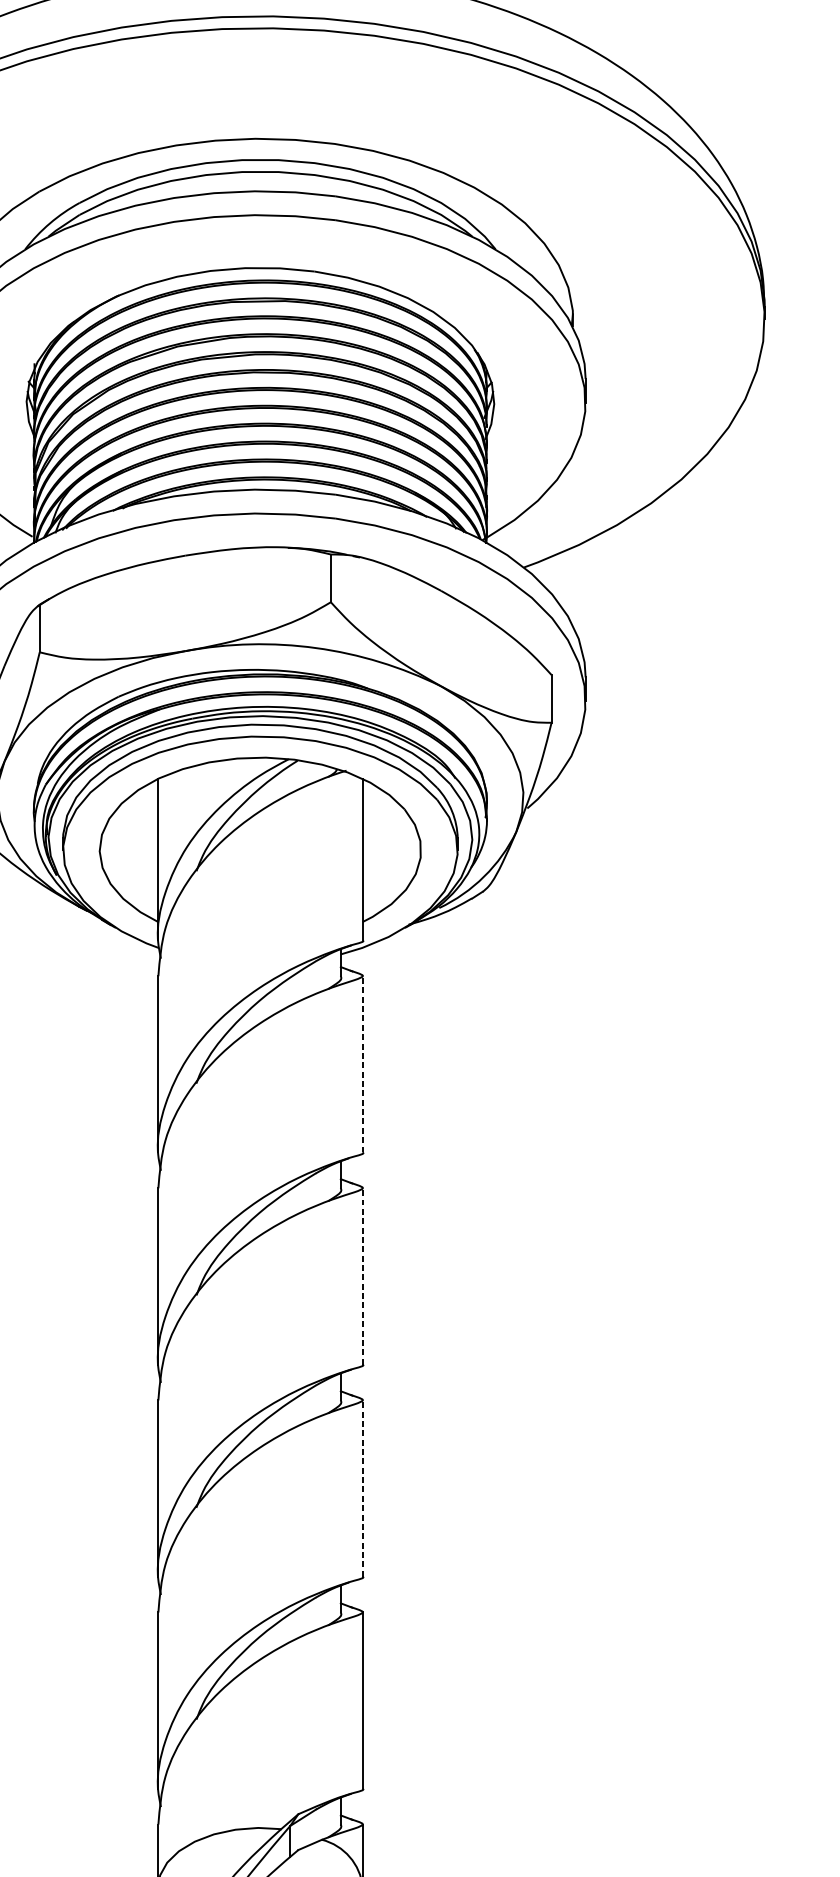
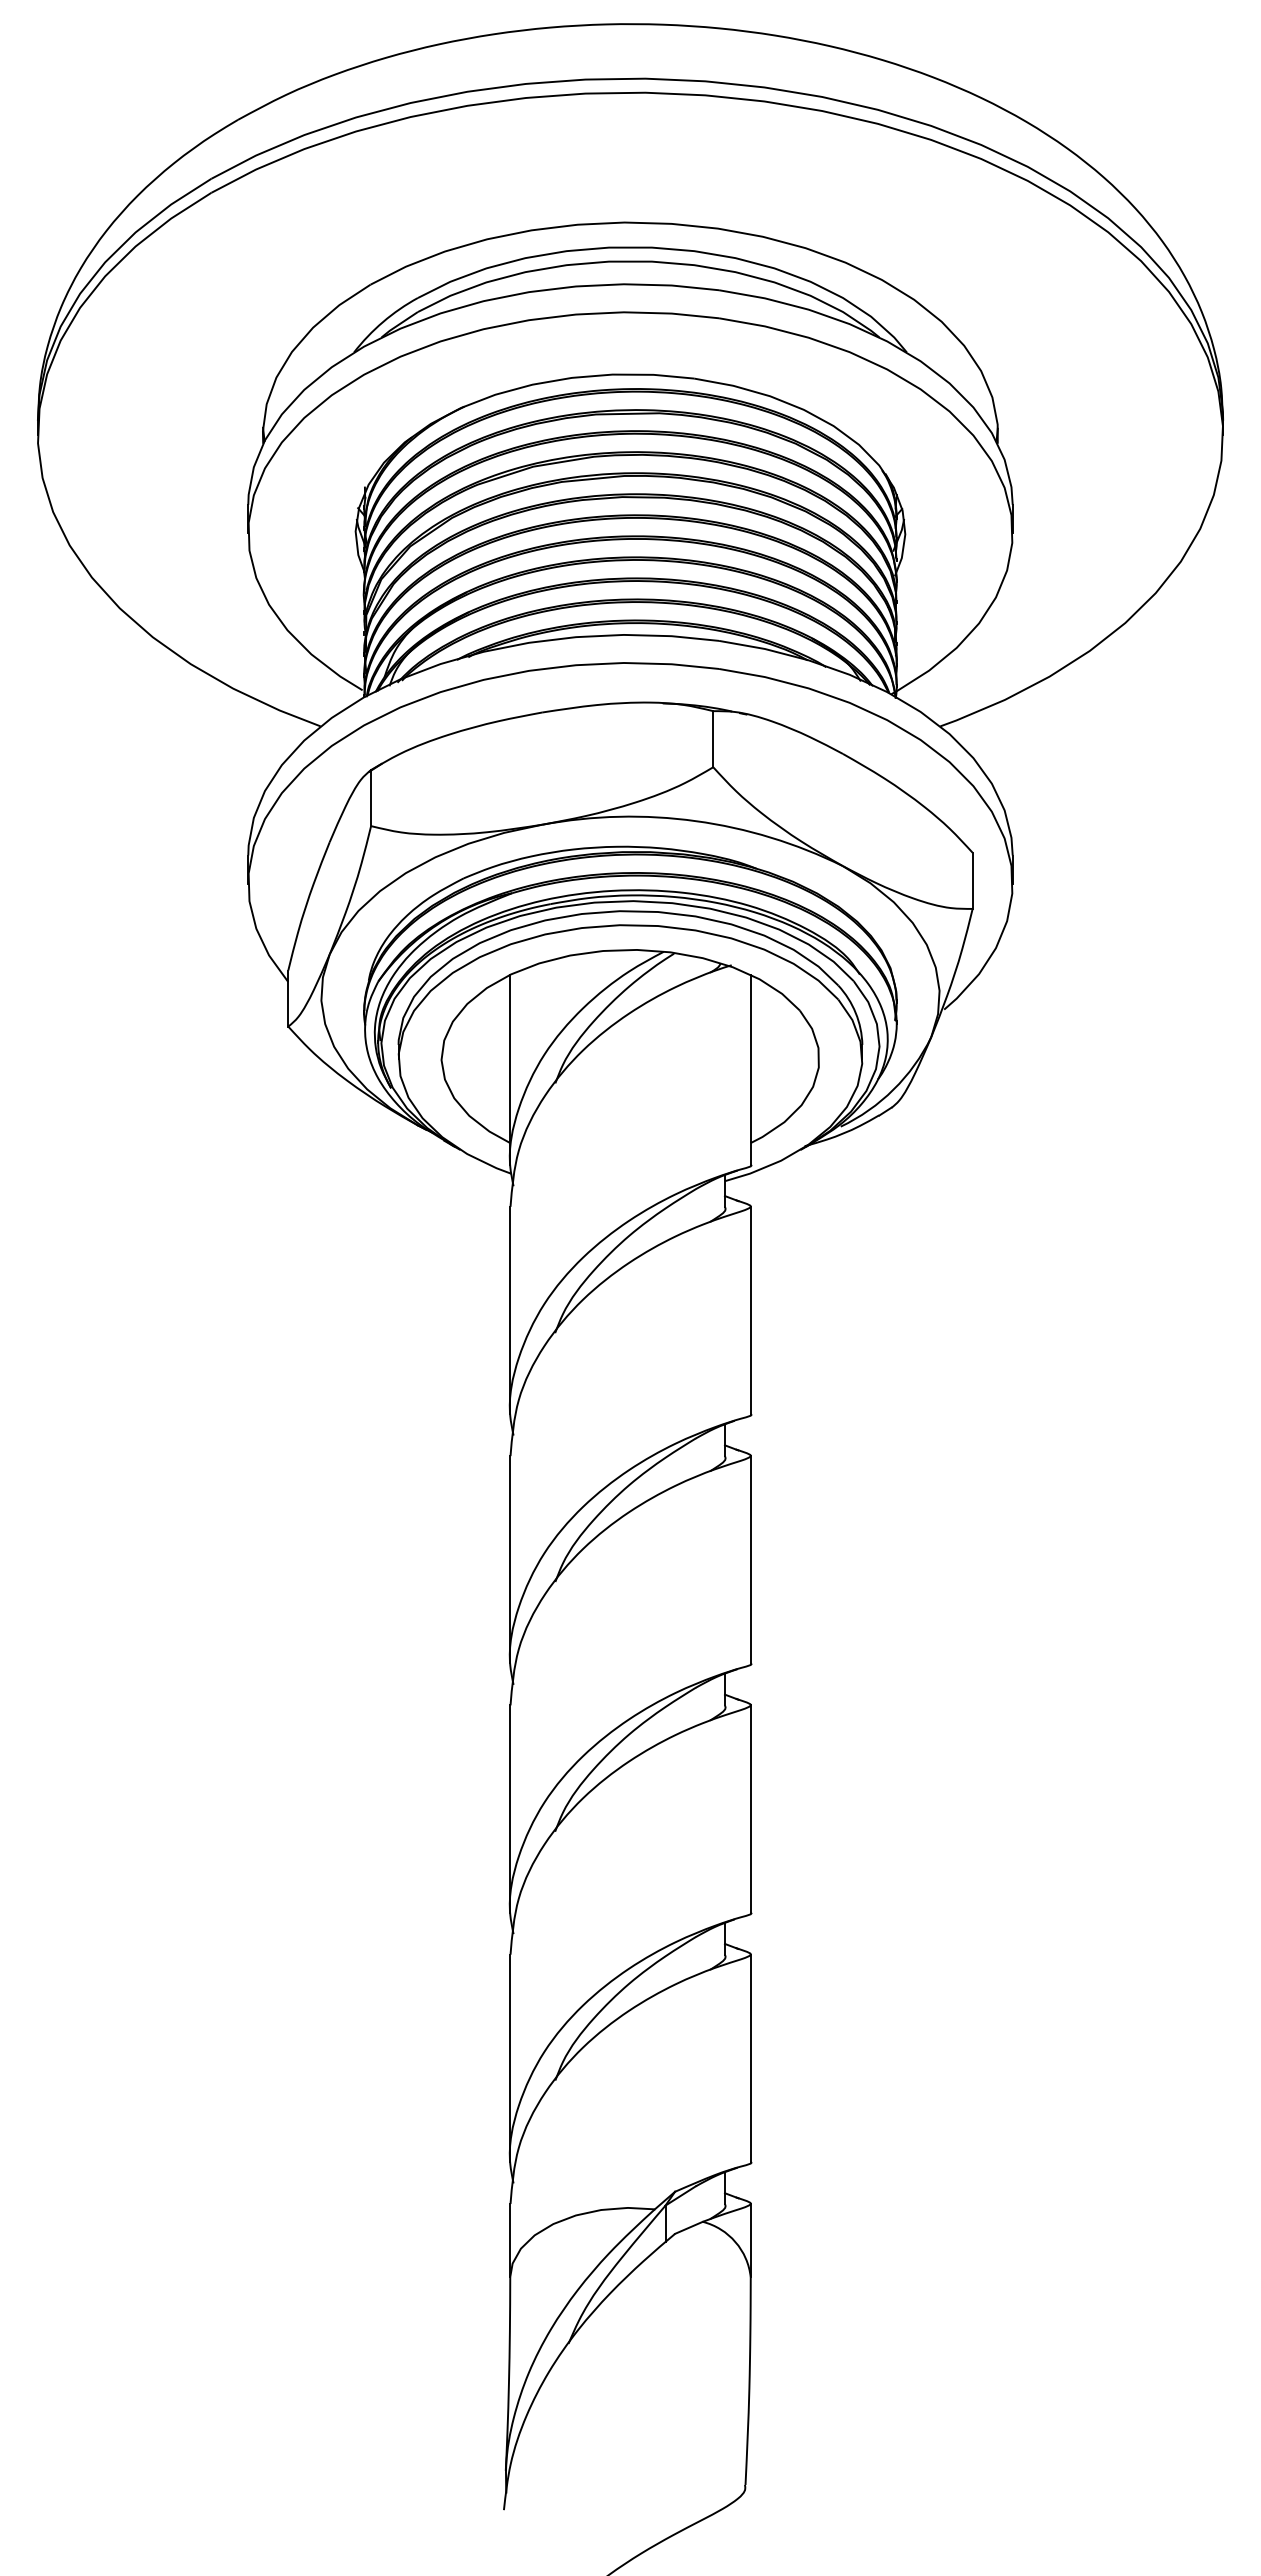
line: (362, 1064) -> (750, 1310), dashed -> solid
line: (362, 1276) -> (750, 1559), dashed -> solid
line: (362, 1488) -> (750, 1808), dashed -> solid

